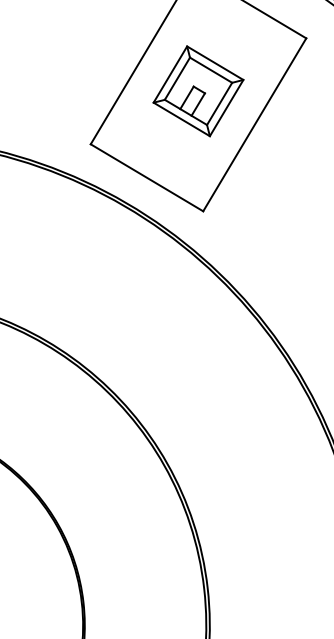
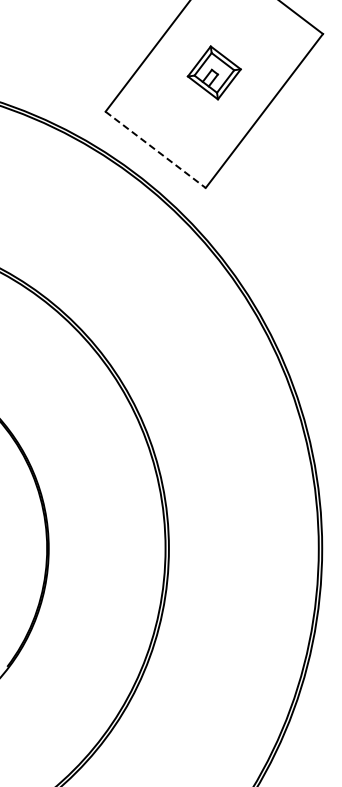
part: (198, 90) -> (214, 72), size x0.6
line: (146, 177) -> (155, 149), solid -> dashed

